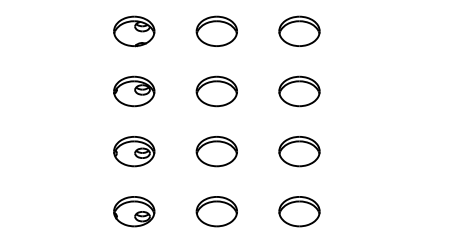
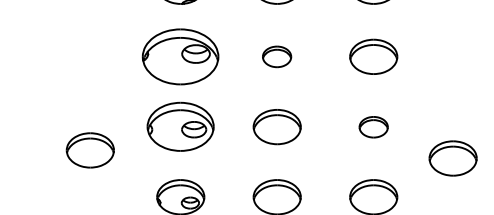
part: (134, 91) -> (181, 56), size x1.6
part: (216, 91) -> (276, 56), size x0.6
part: (134, 151) -> (181, 126), size x1.4
part: (299, 151) -> (373, 126), size x0.6
part: (56, 171) -> (89, 150), added
part: (367, 178) -> (453, 158), added

